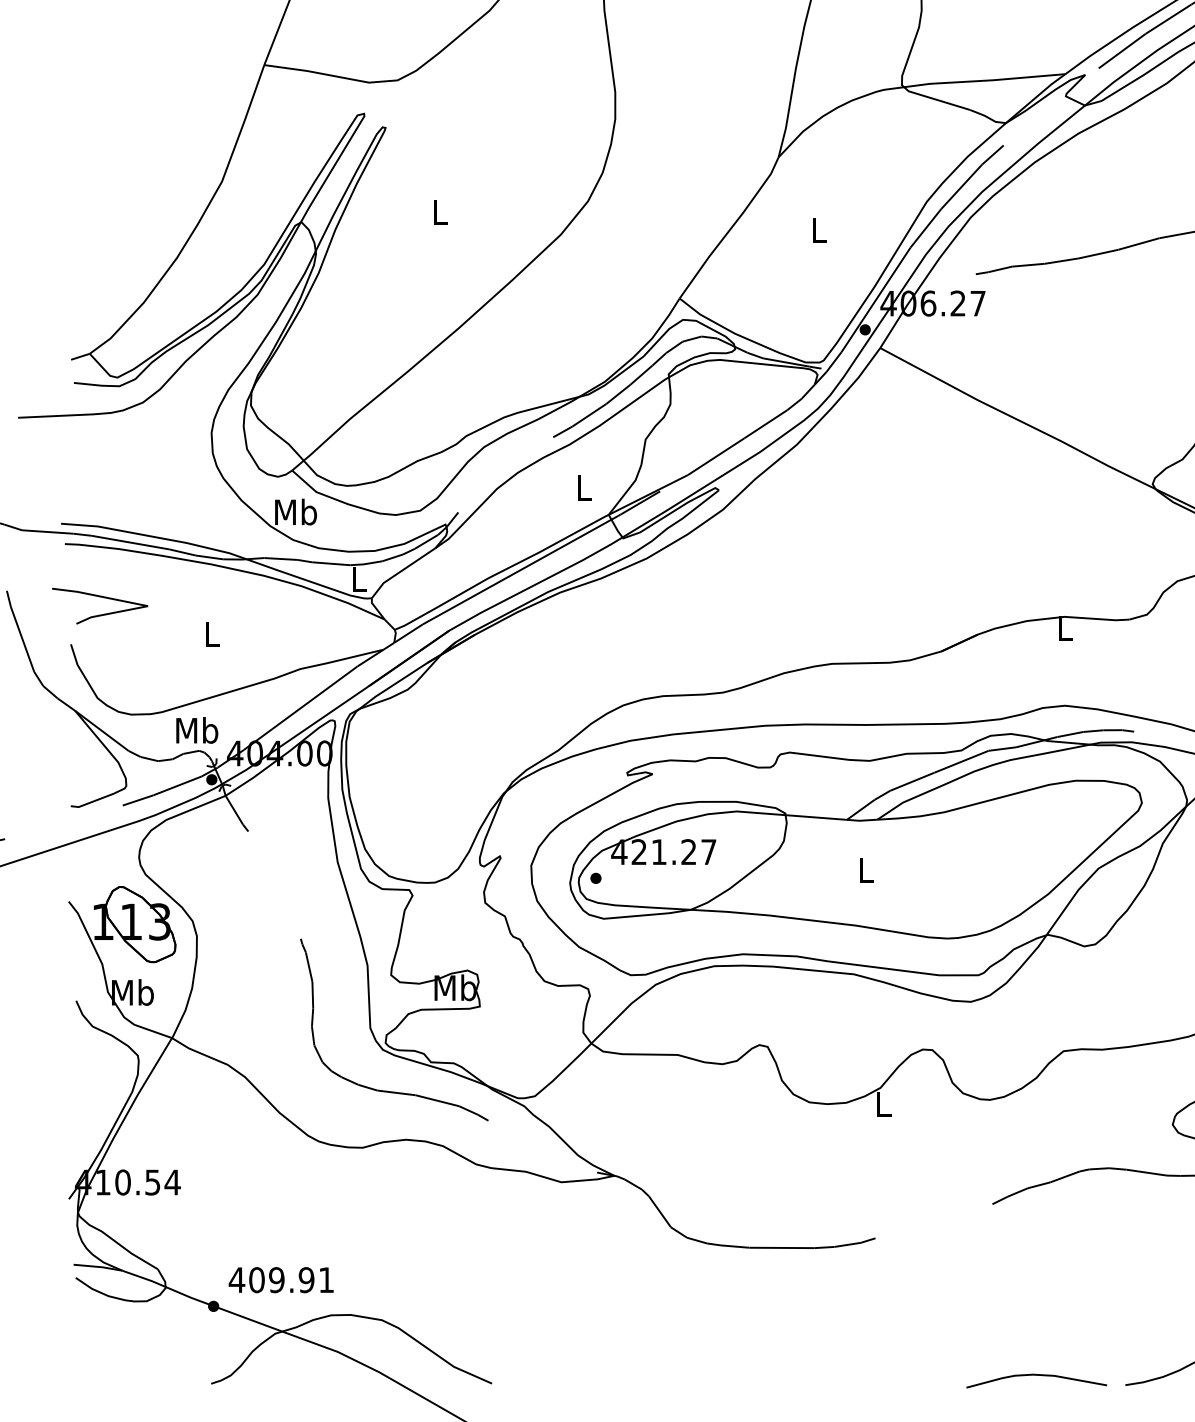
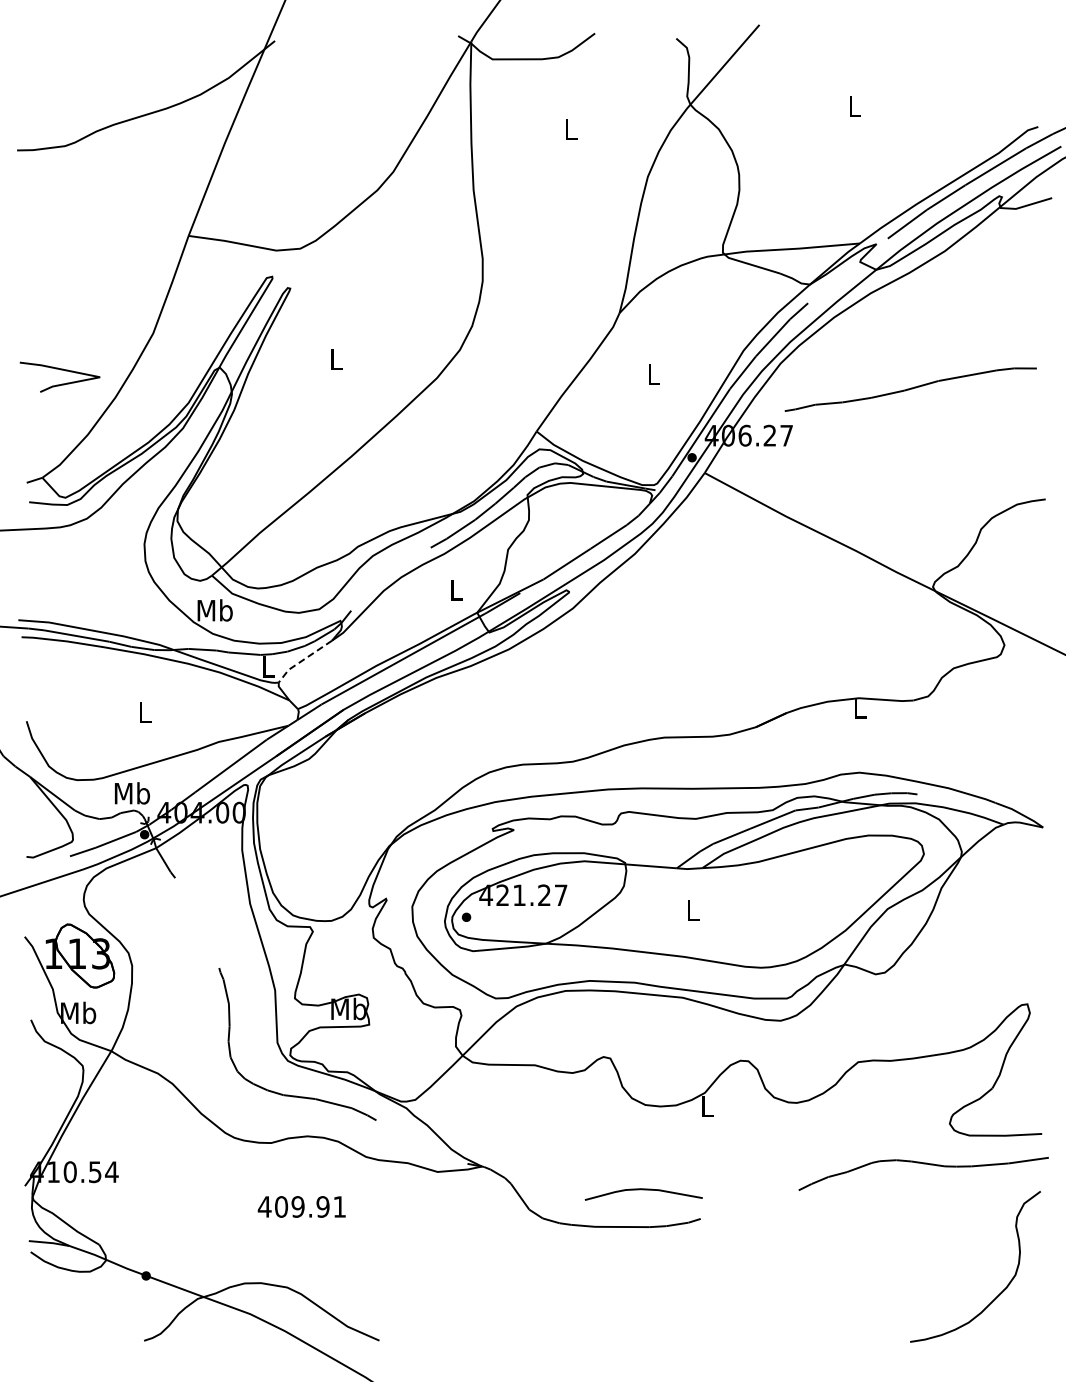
line: (400, 571) -> (302, 660), solid -> dashed
line: (100, 598) -> (60, 370), moved
text: (280, 1279) -> (301, 1206), moved
curve: (1036, 1376) -> (643, 1190), moved

